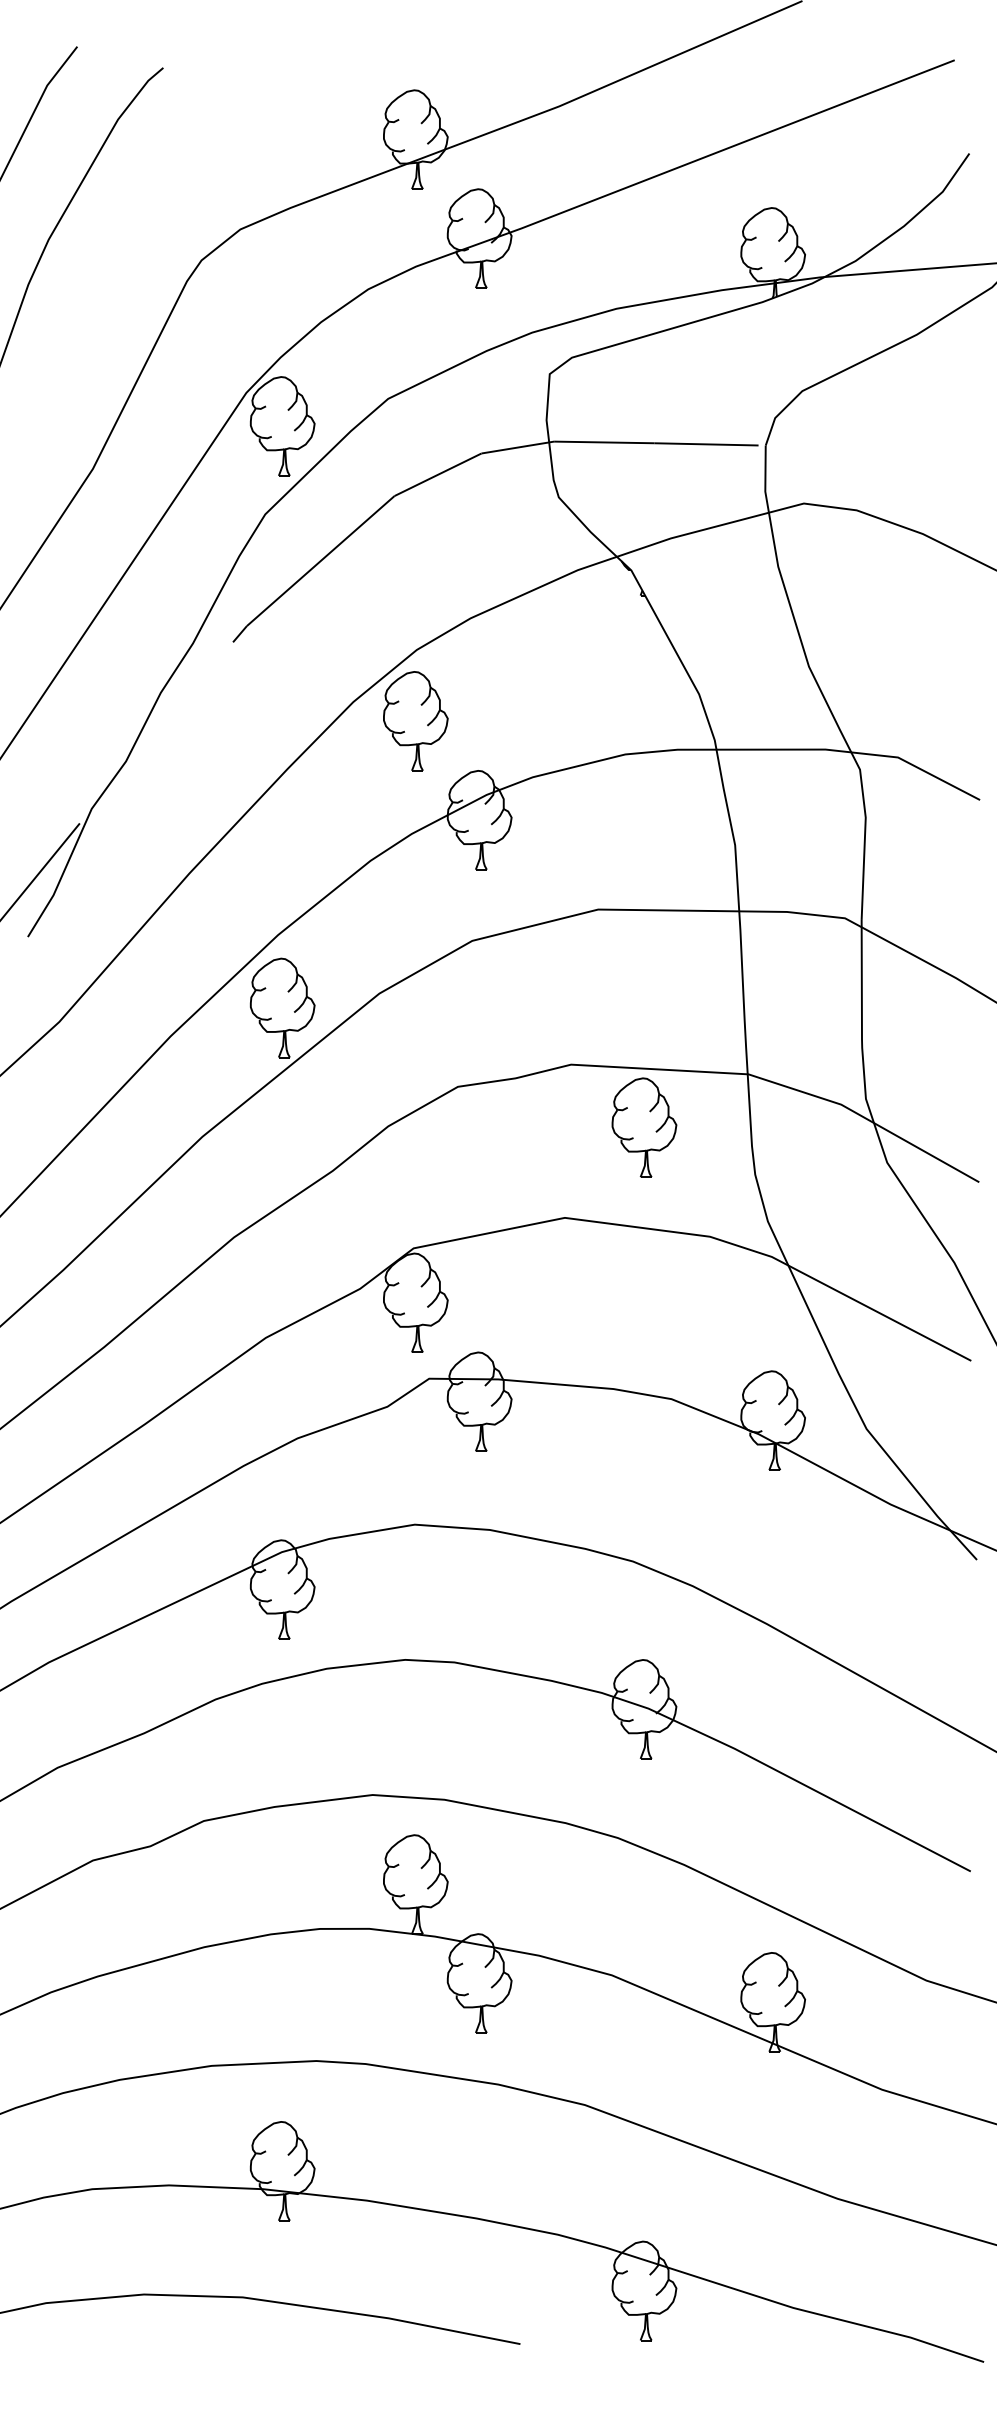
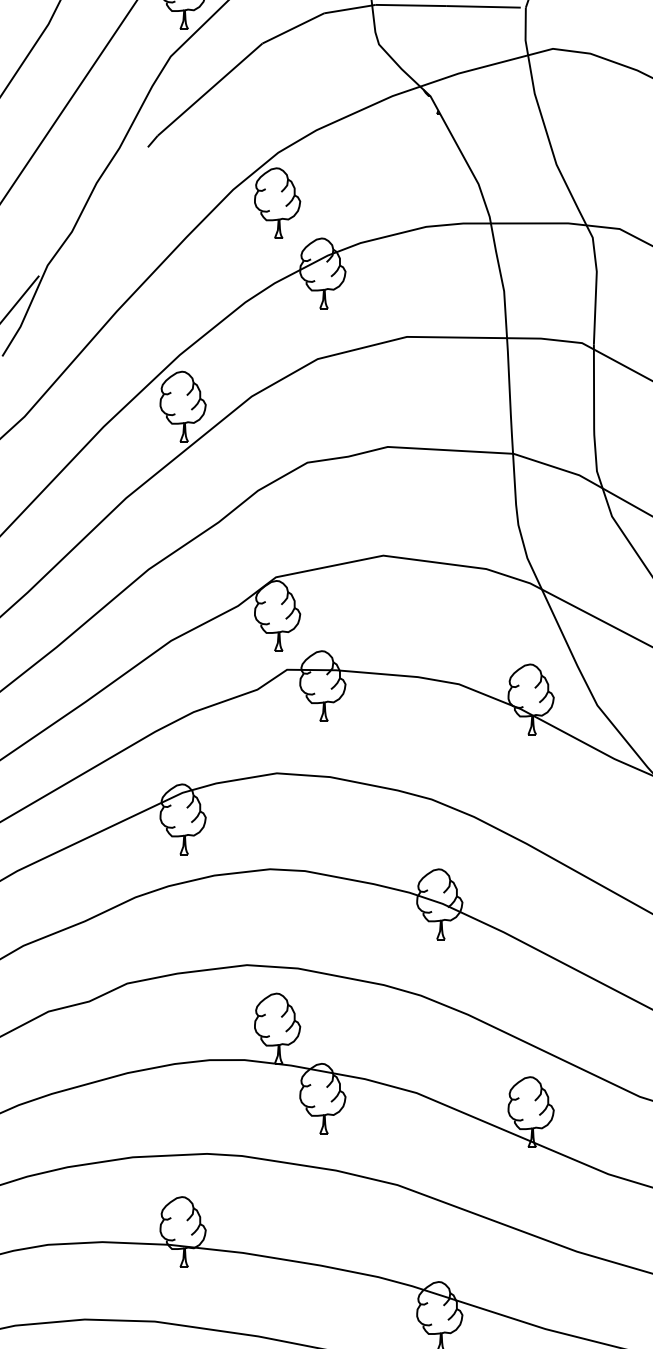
part: (644, 1127) -> (439, 491), removed

